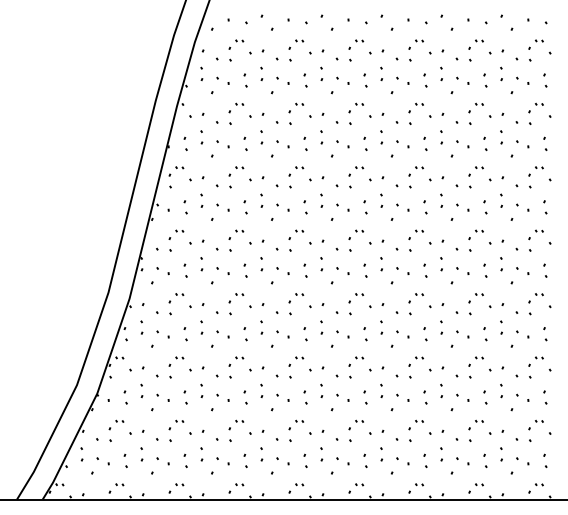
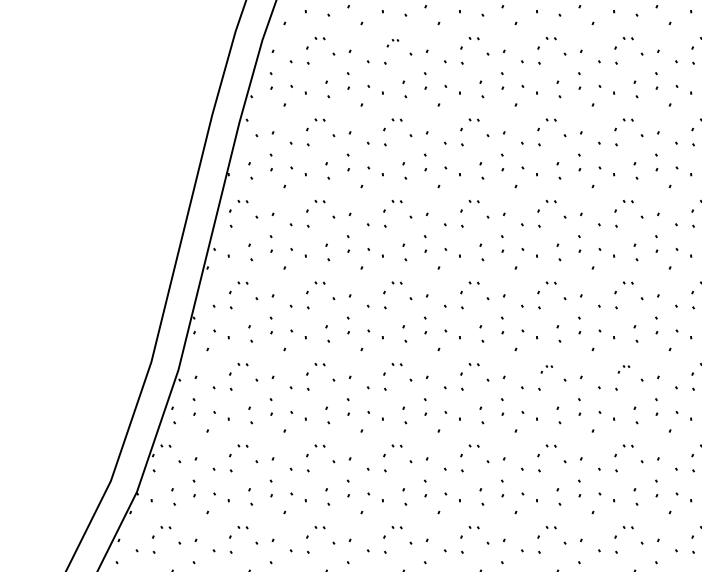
part: (296, 44) -> (393, 43), size x0.6
part: (415, 298) -> (546, 369), size x0.6
part: (475, 298) -> (623, 369), size x0.6

